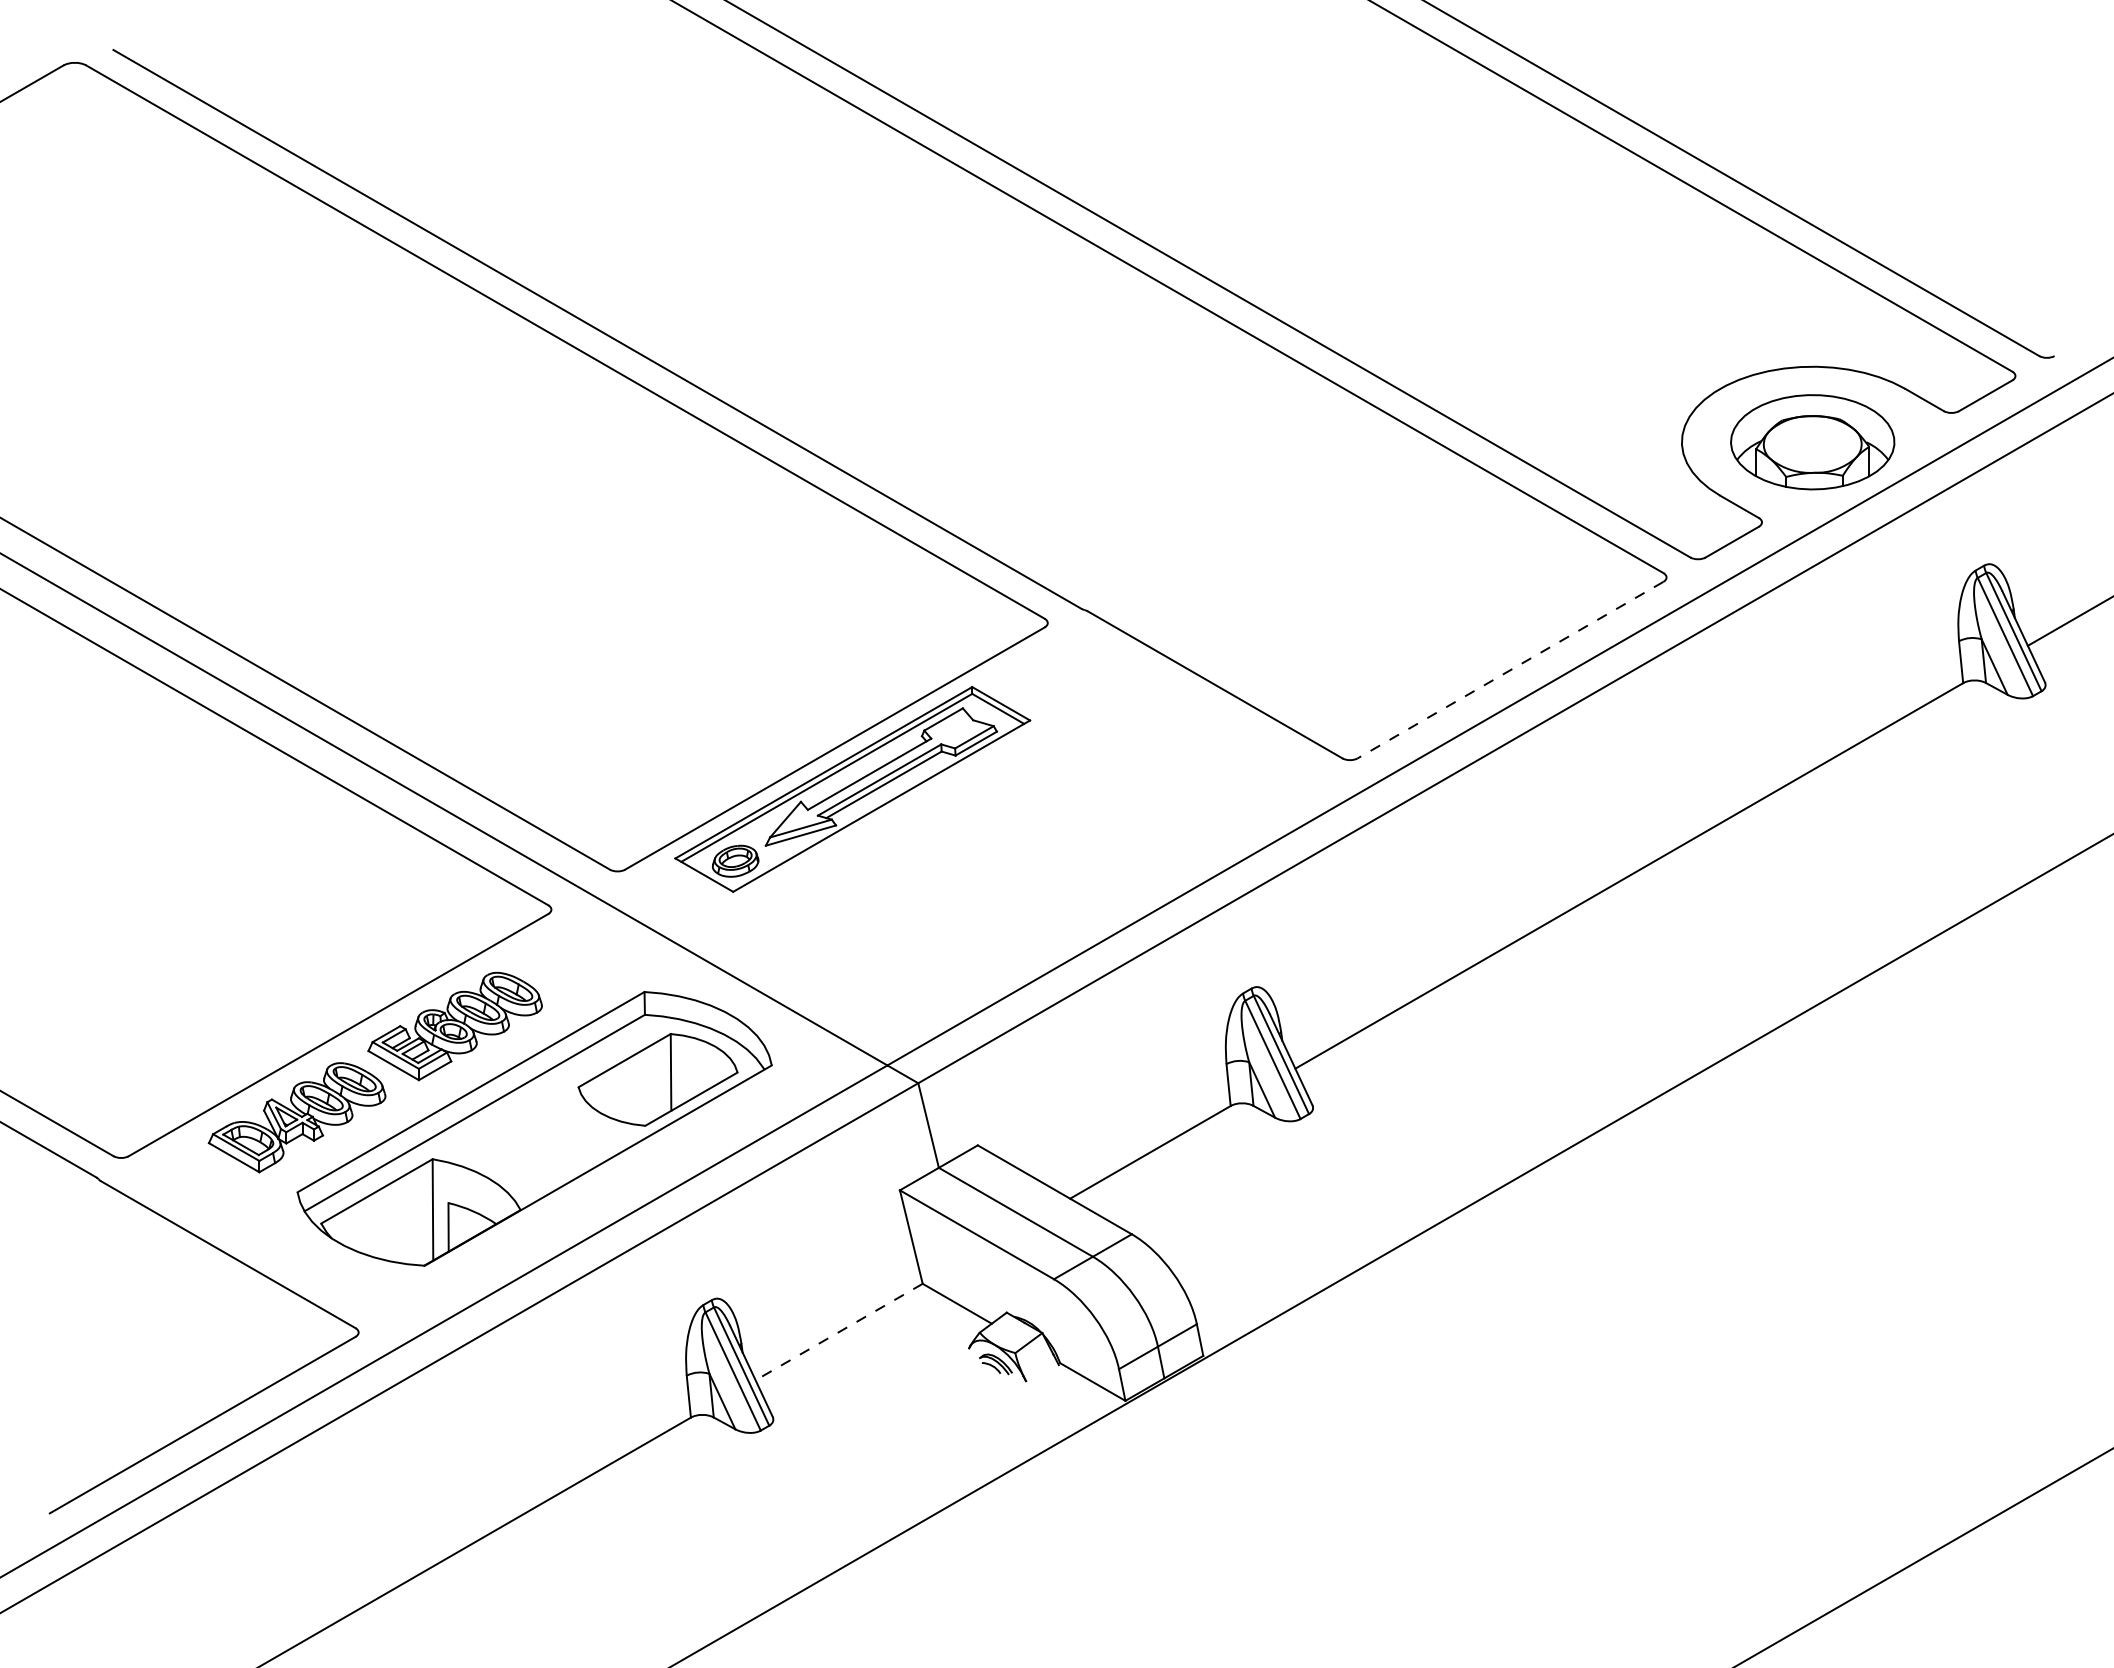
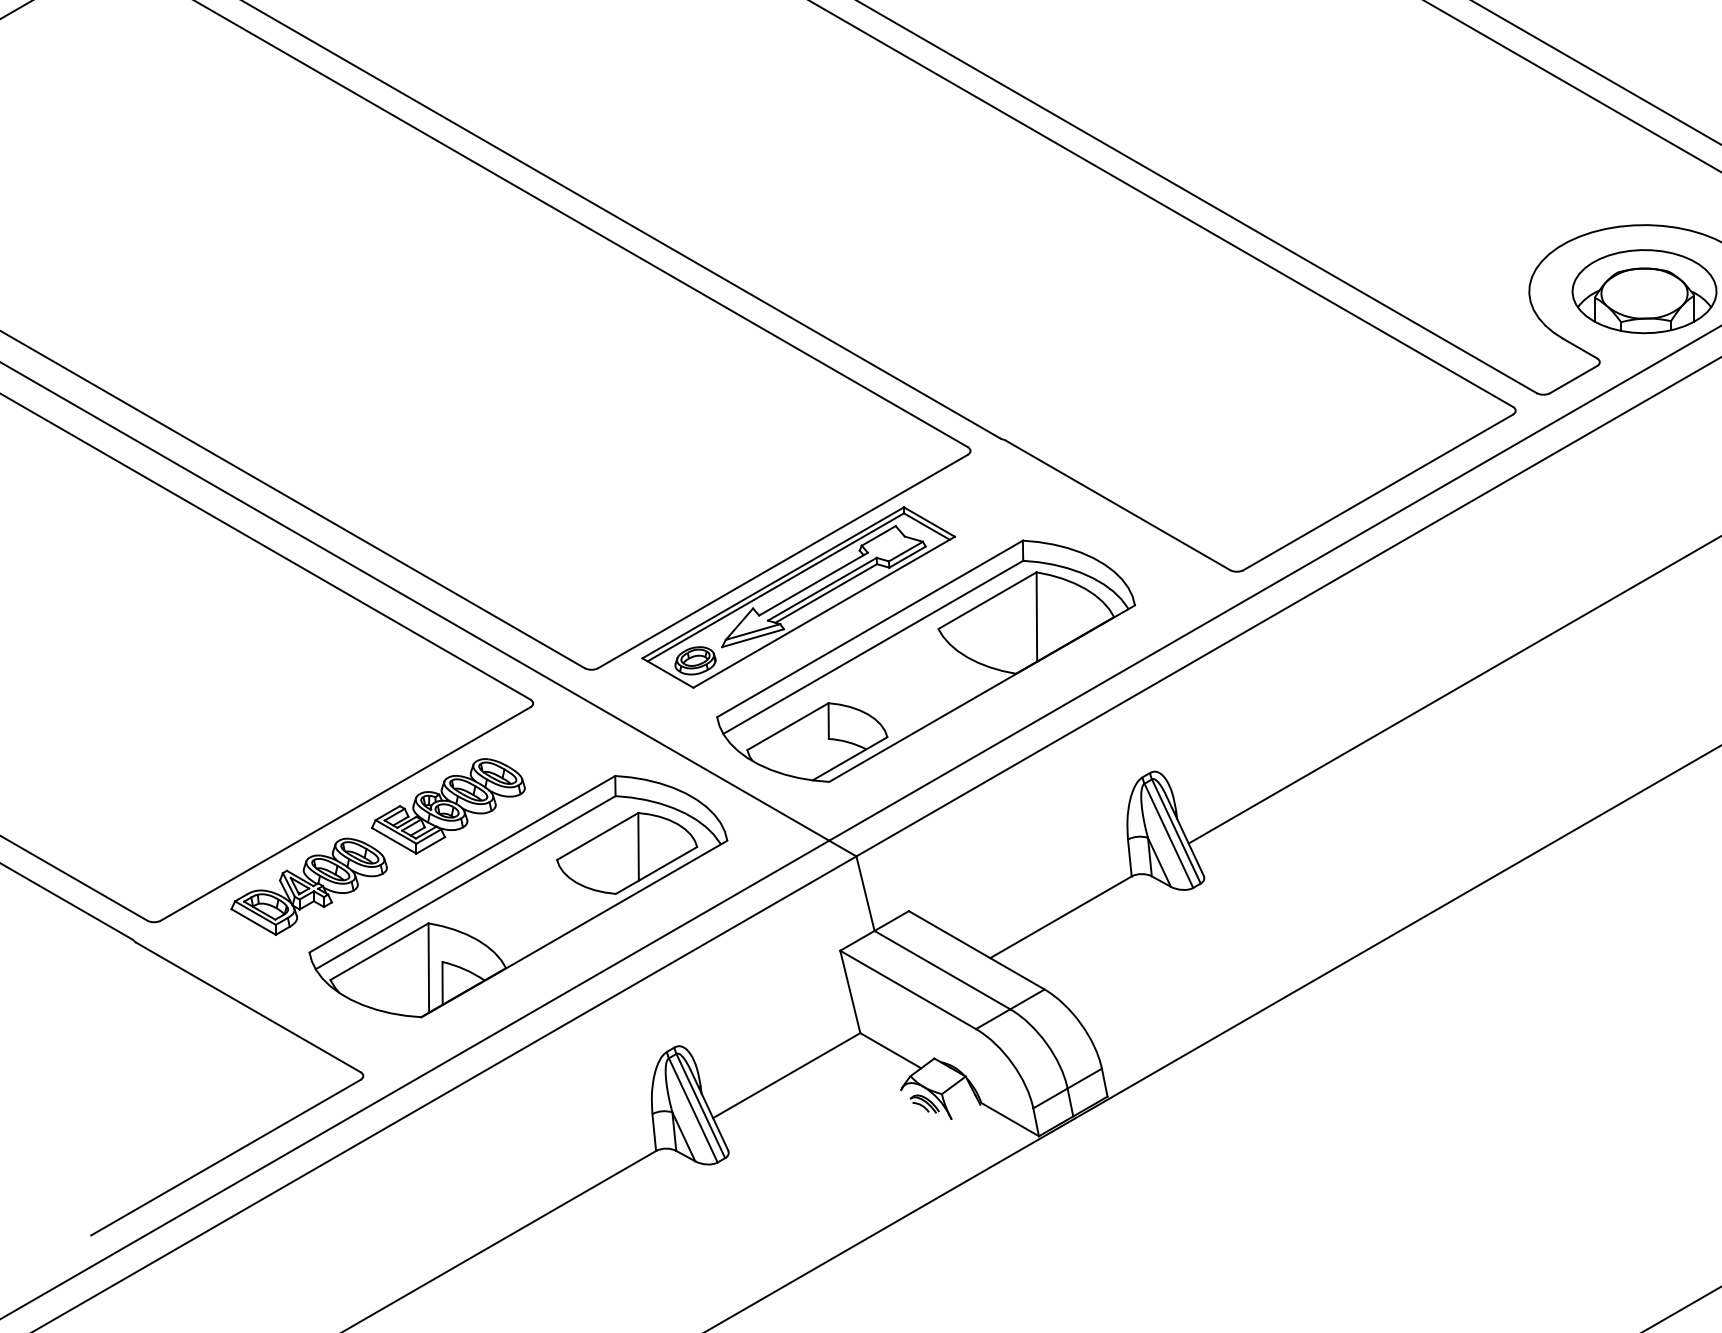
line: (1510, 670) -> (1378, 492), dashed -> solid
part: (997, 861) -> (926, 661), added
line: (838, 1332) -> (786, 1076), dashed -> solid

